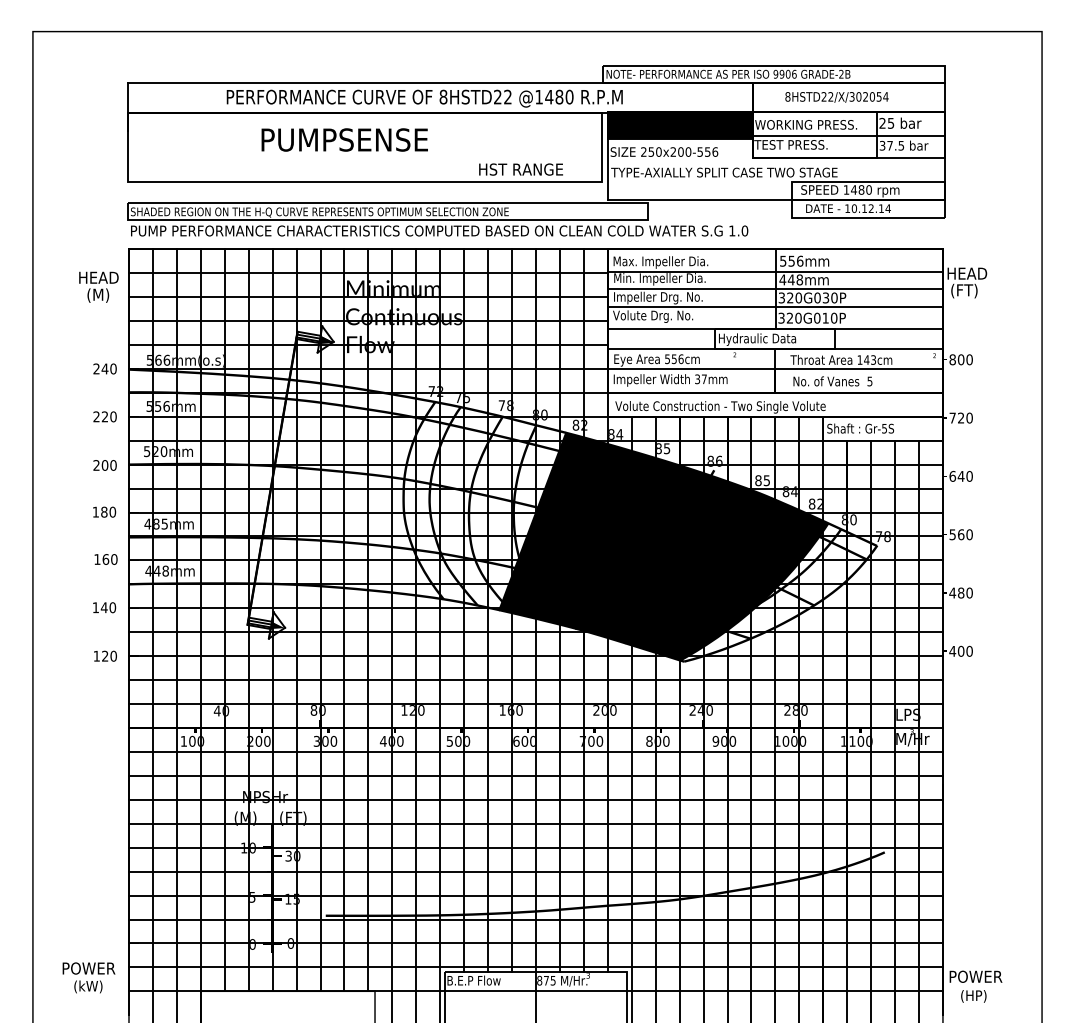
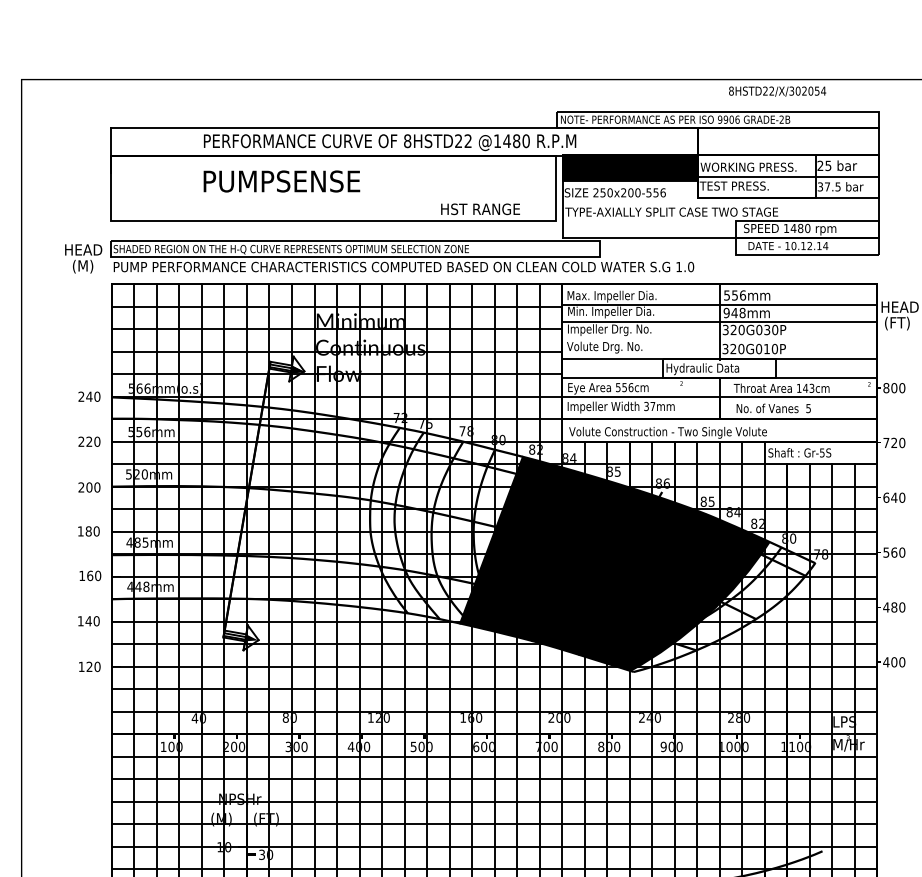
text: (836, 97) -> (777, 91), moved
text: (344, 139) -> (281, 181), moved
text: (782, 279) -> (726, 312), 448mm -> 948mm
text: (98, 286) -> (83, 258), moved
line: (774, 306) -> (718, 338), removed

